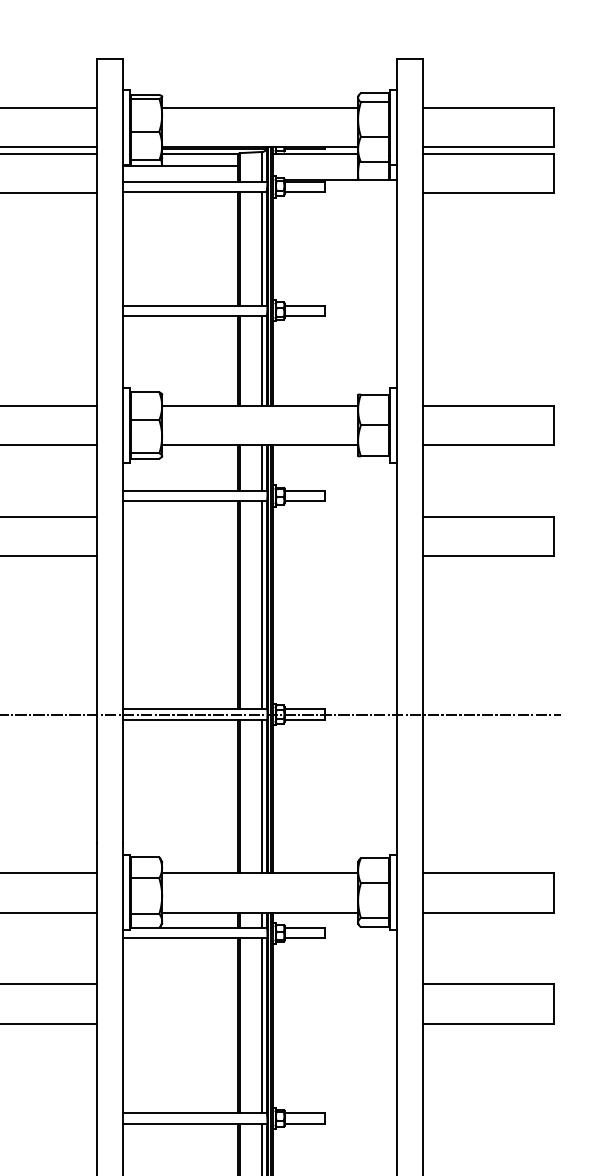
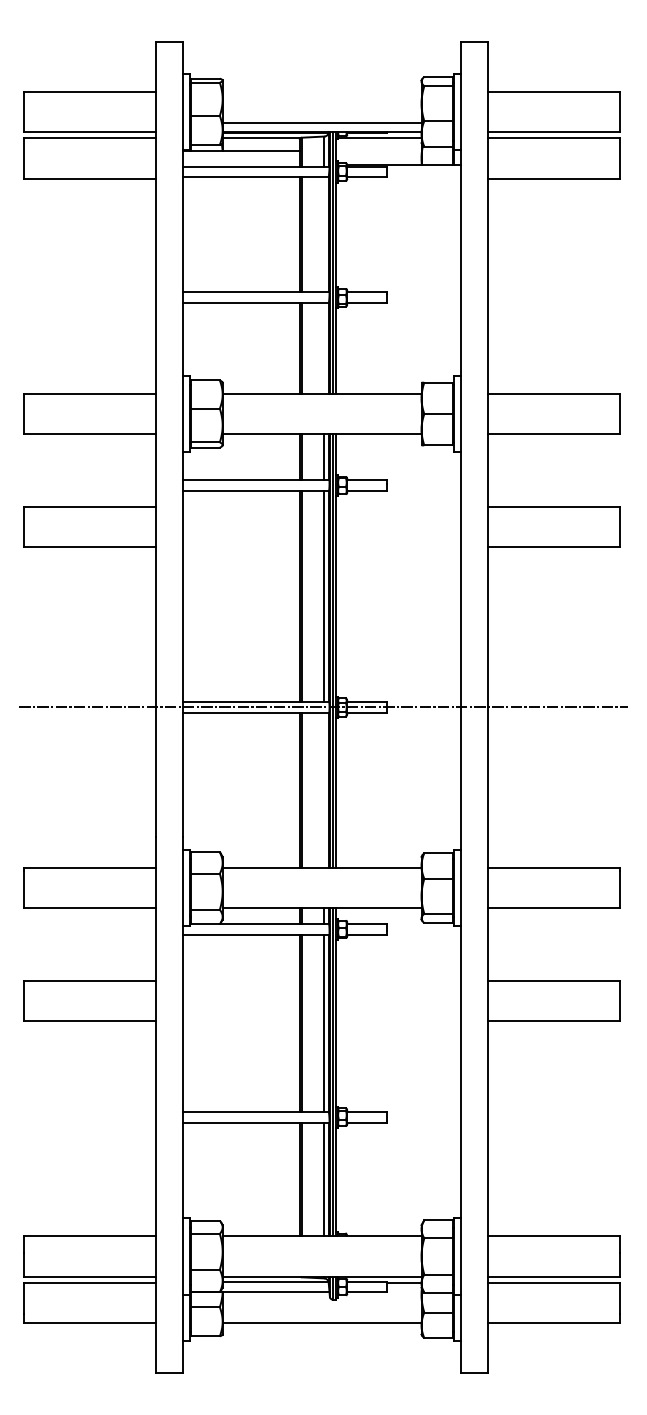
line: (259, 107) -> (321, 122), moved
line: (262, 248) -> (324, 234), removed
line: (262, 360) -> (324, 348), removed
line: (262, 796) -> (324, 790), removed

